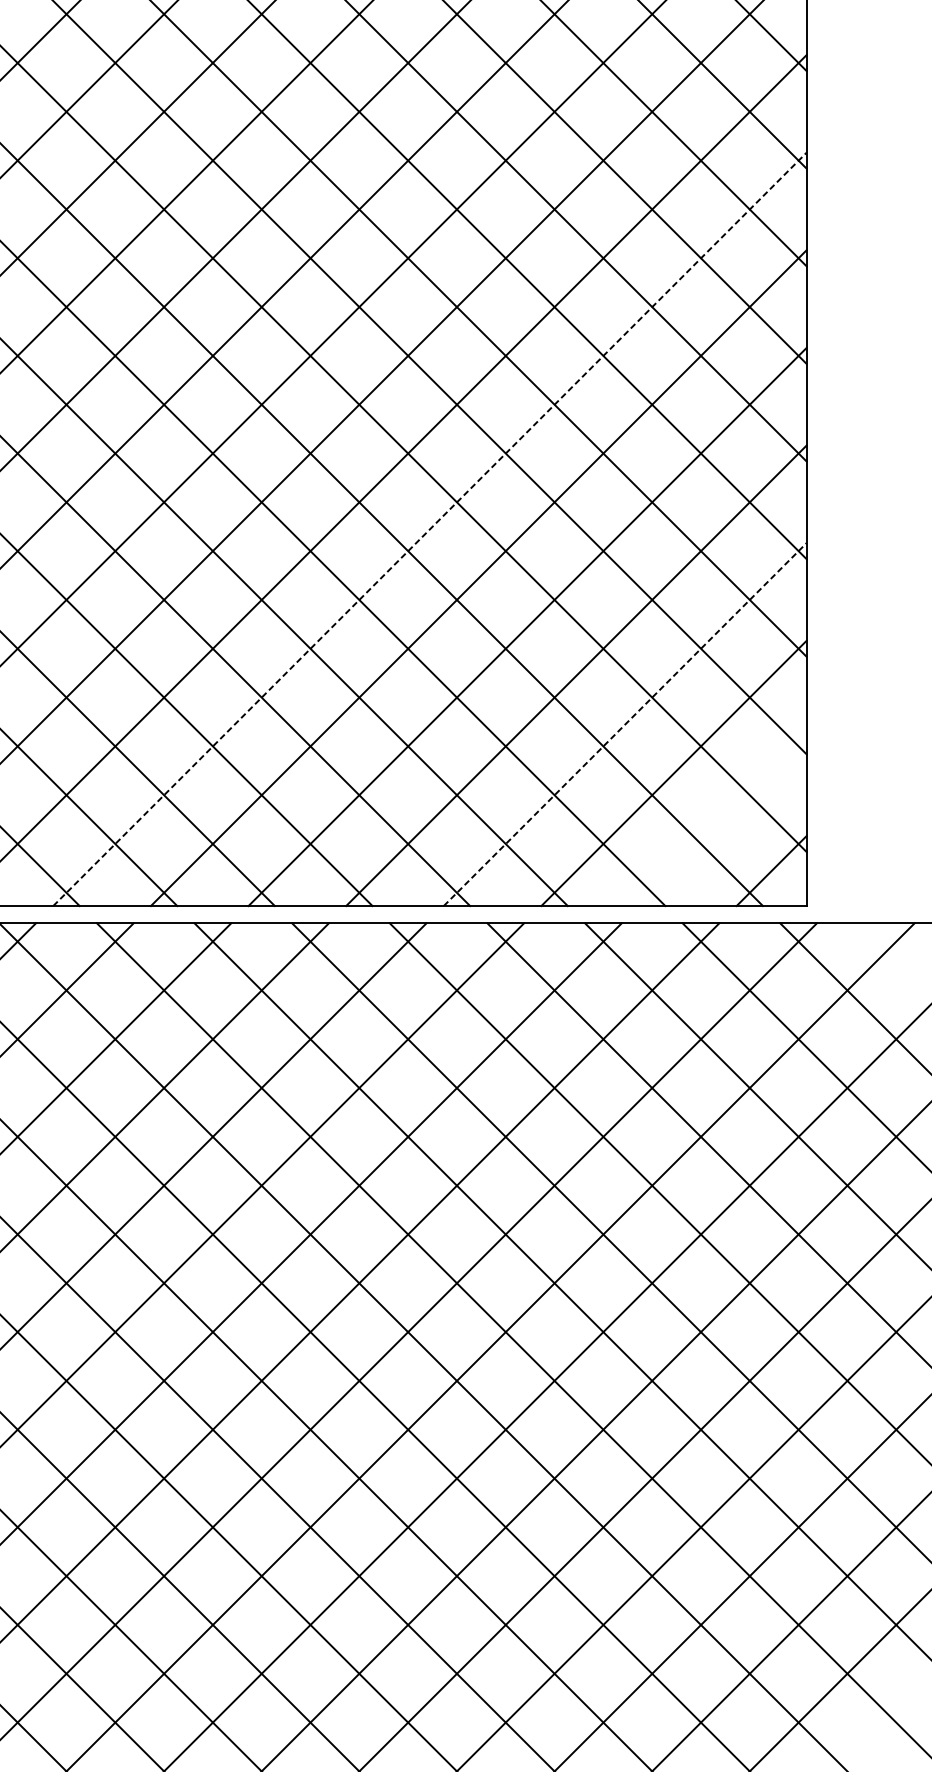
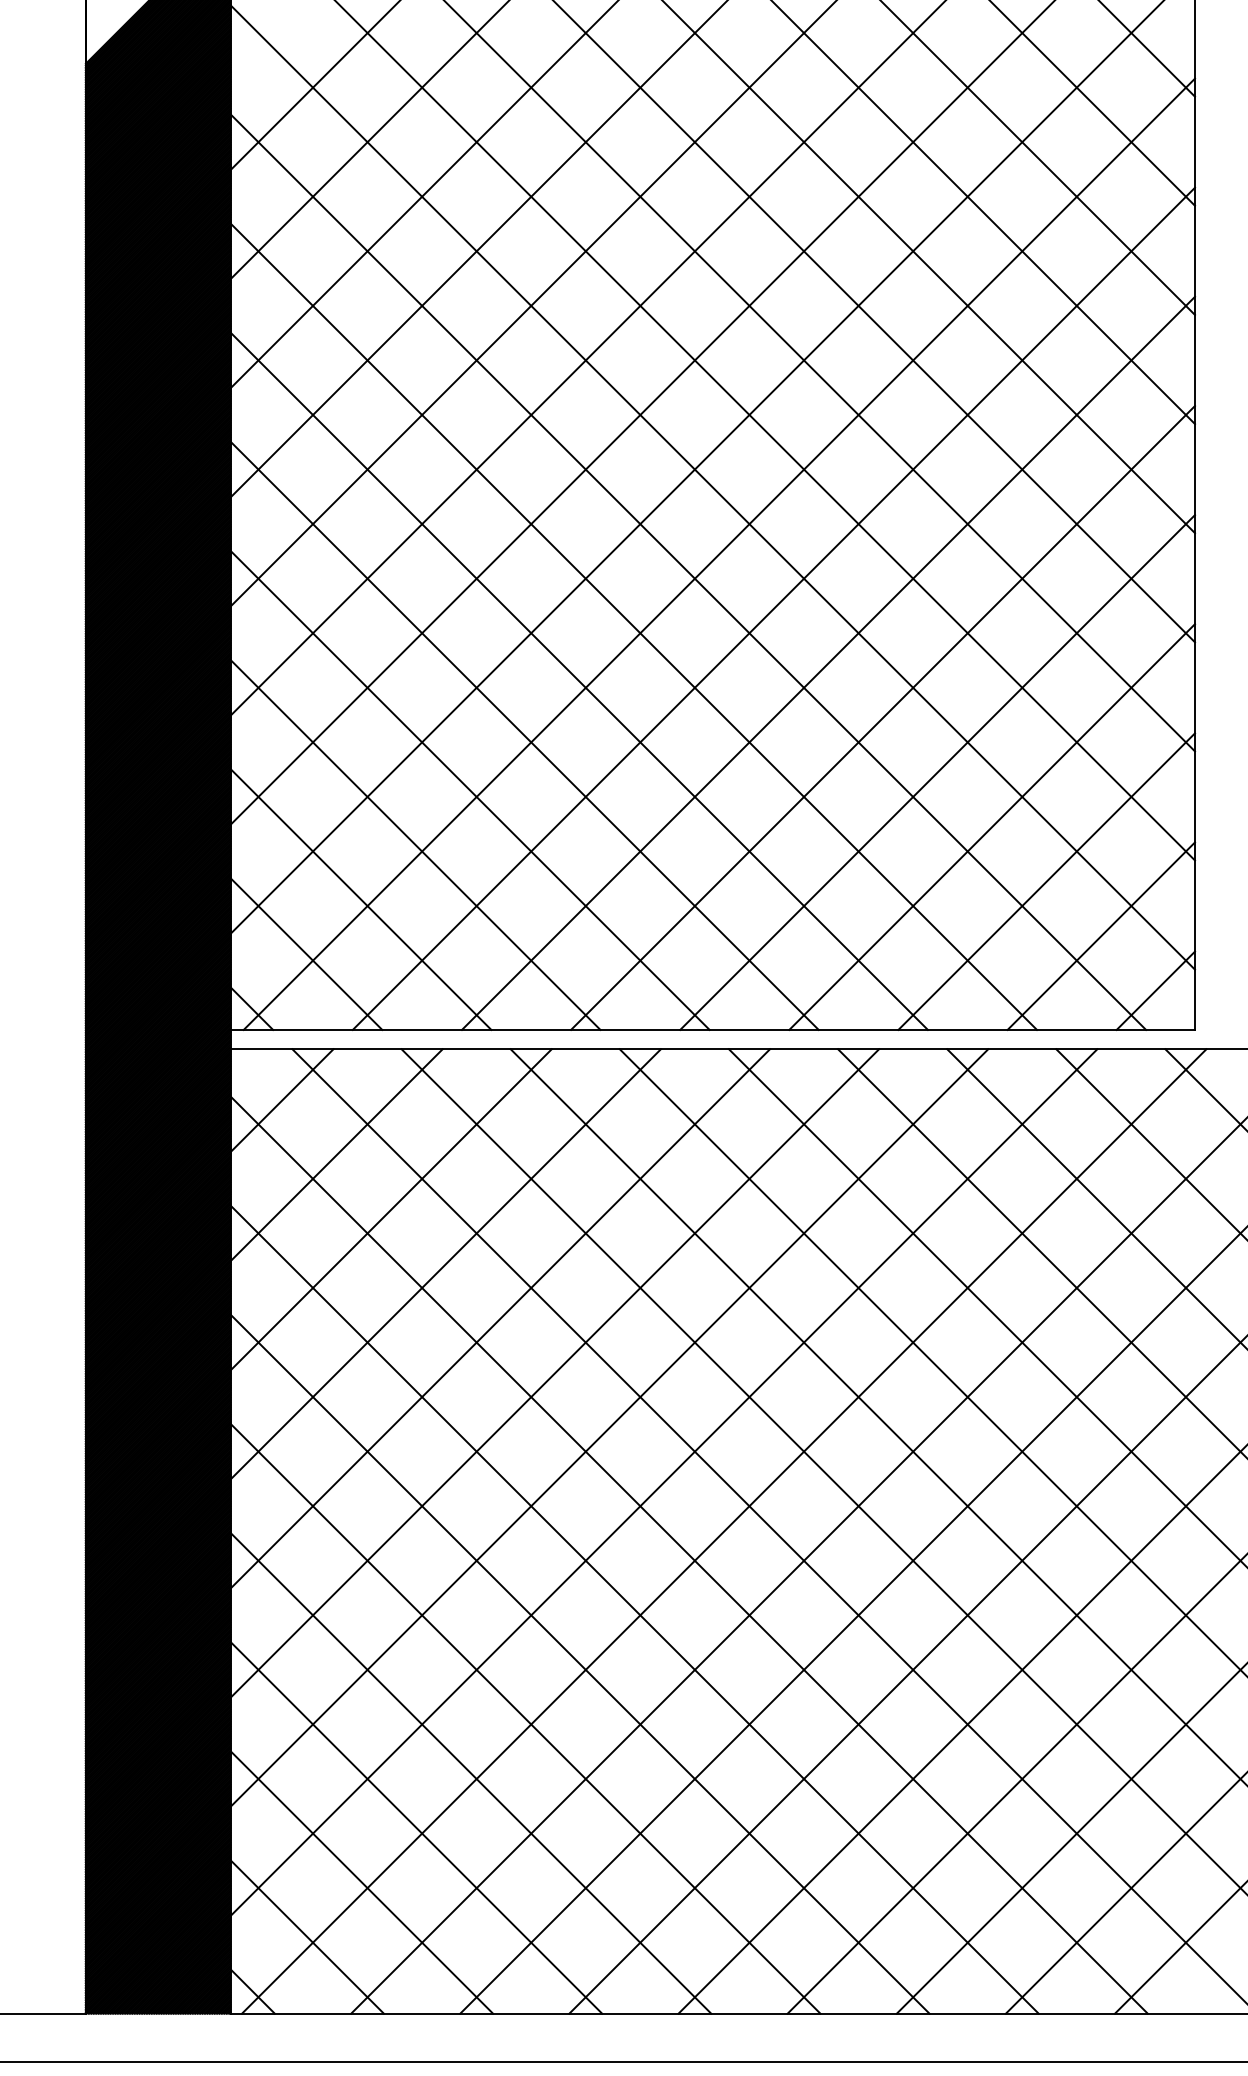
line: (429, 529) -> (773, 608), dashed -> solid
line: (625, 724) -> (992, 827), dashed -> solid
line: (722, 821) -> (1100, 935), added

